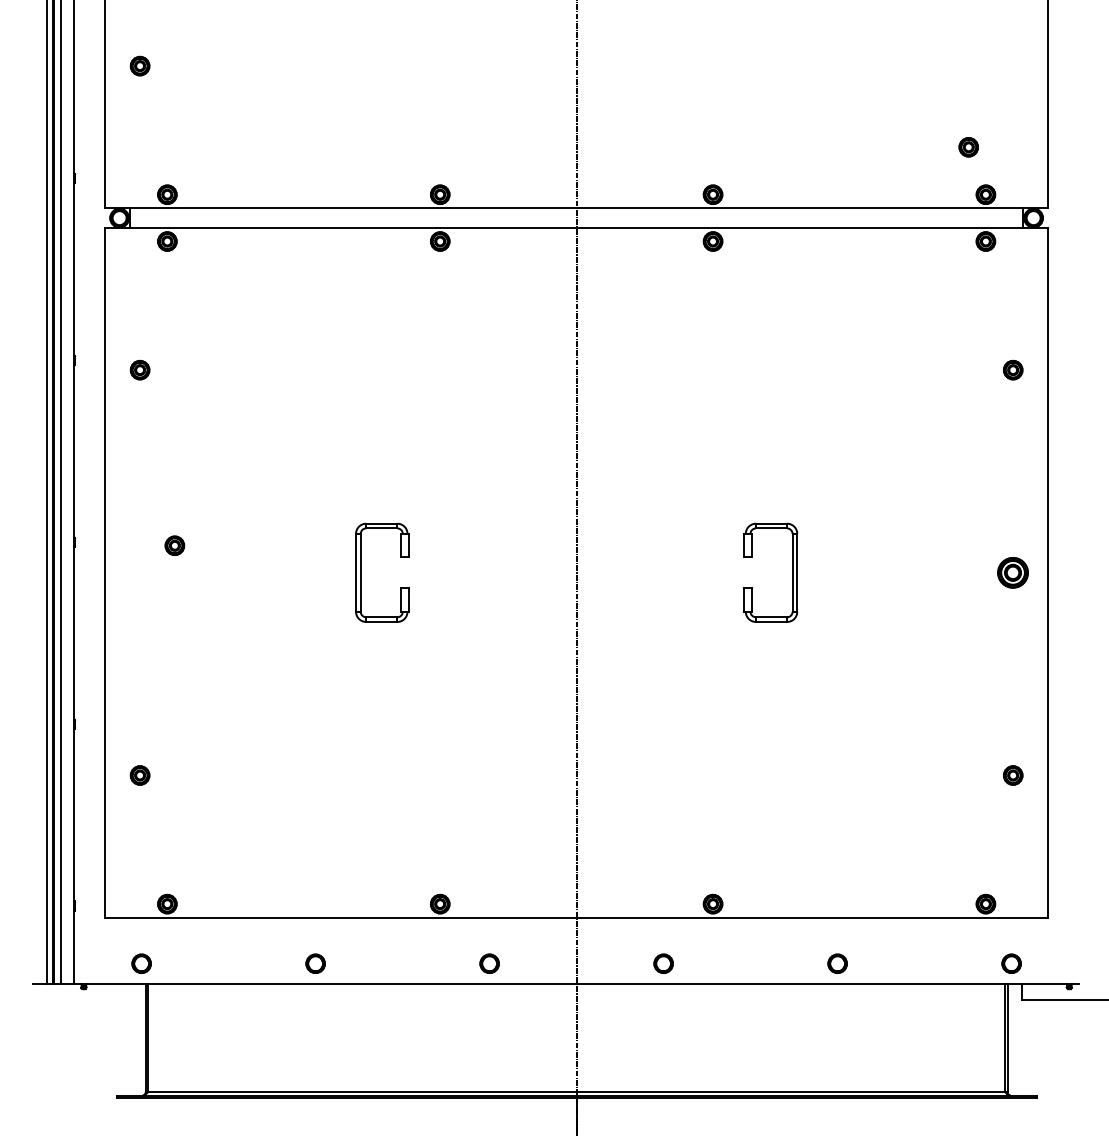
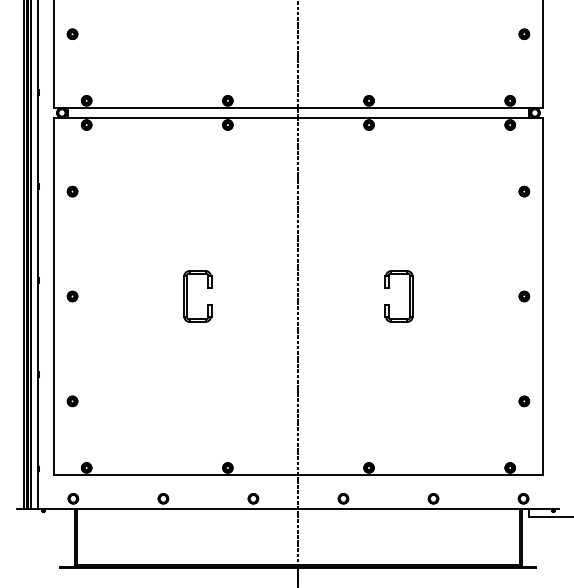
part: (969, 145) -> (524, 33), moved
part: (174, 545) -> (72, 296), moved
part: (1013, 572) -> (524, 296), size x0.62

